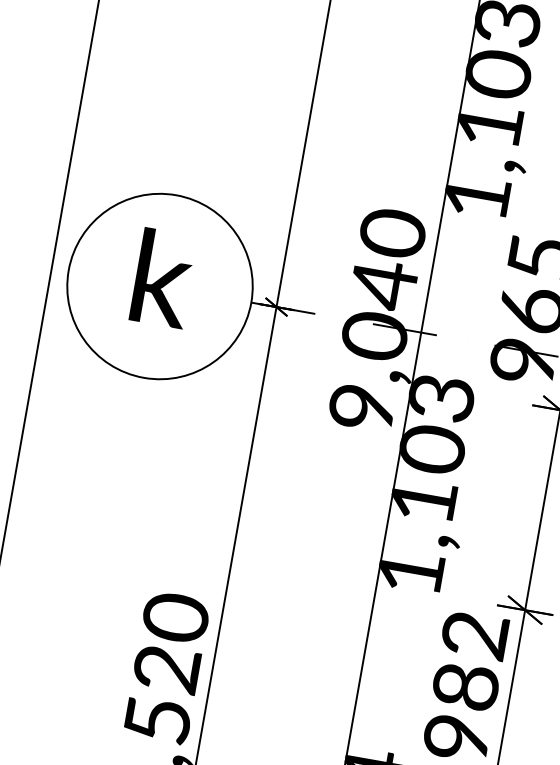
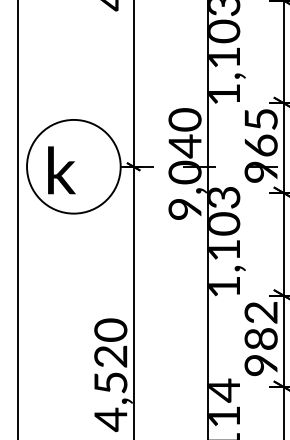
text: (162, 278) -> (61, 170), moved

